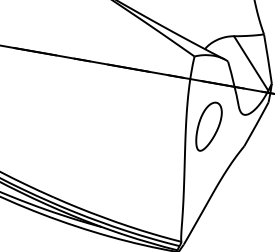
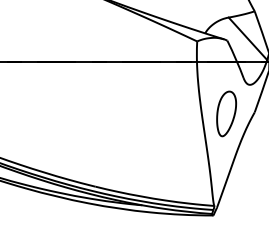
part: (208, 126) -> (226, 113), moved

